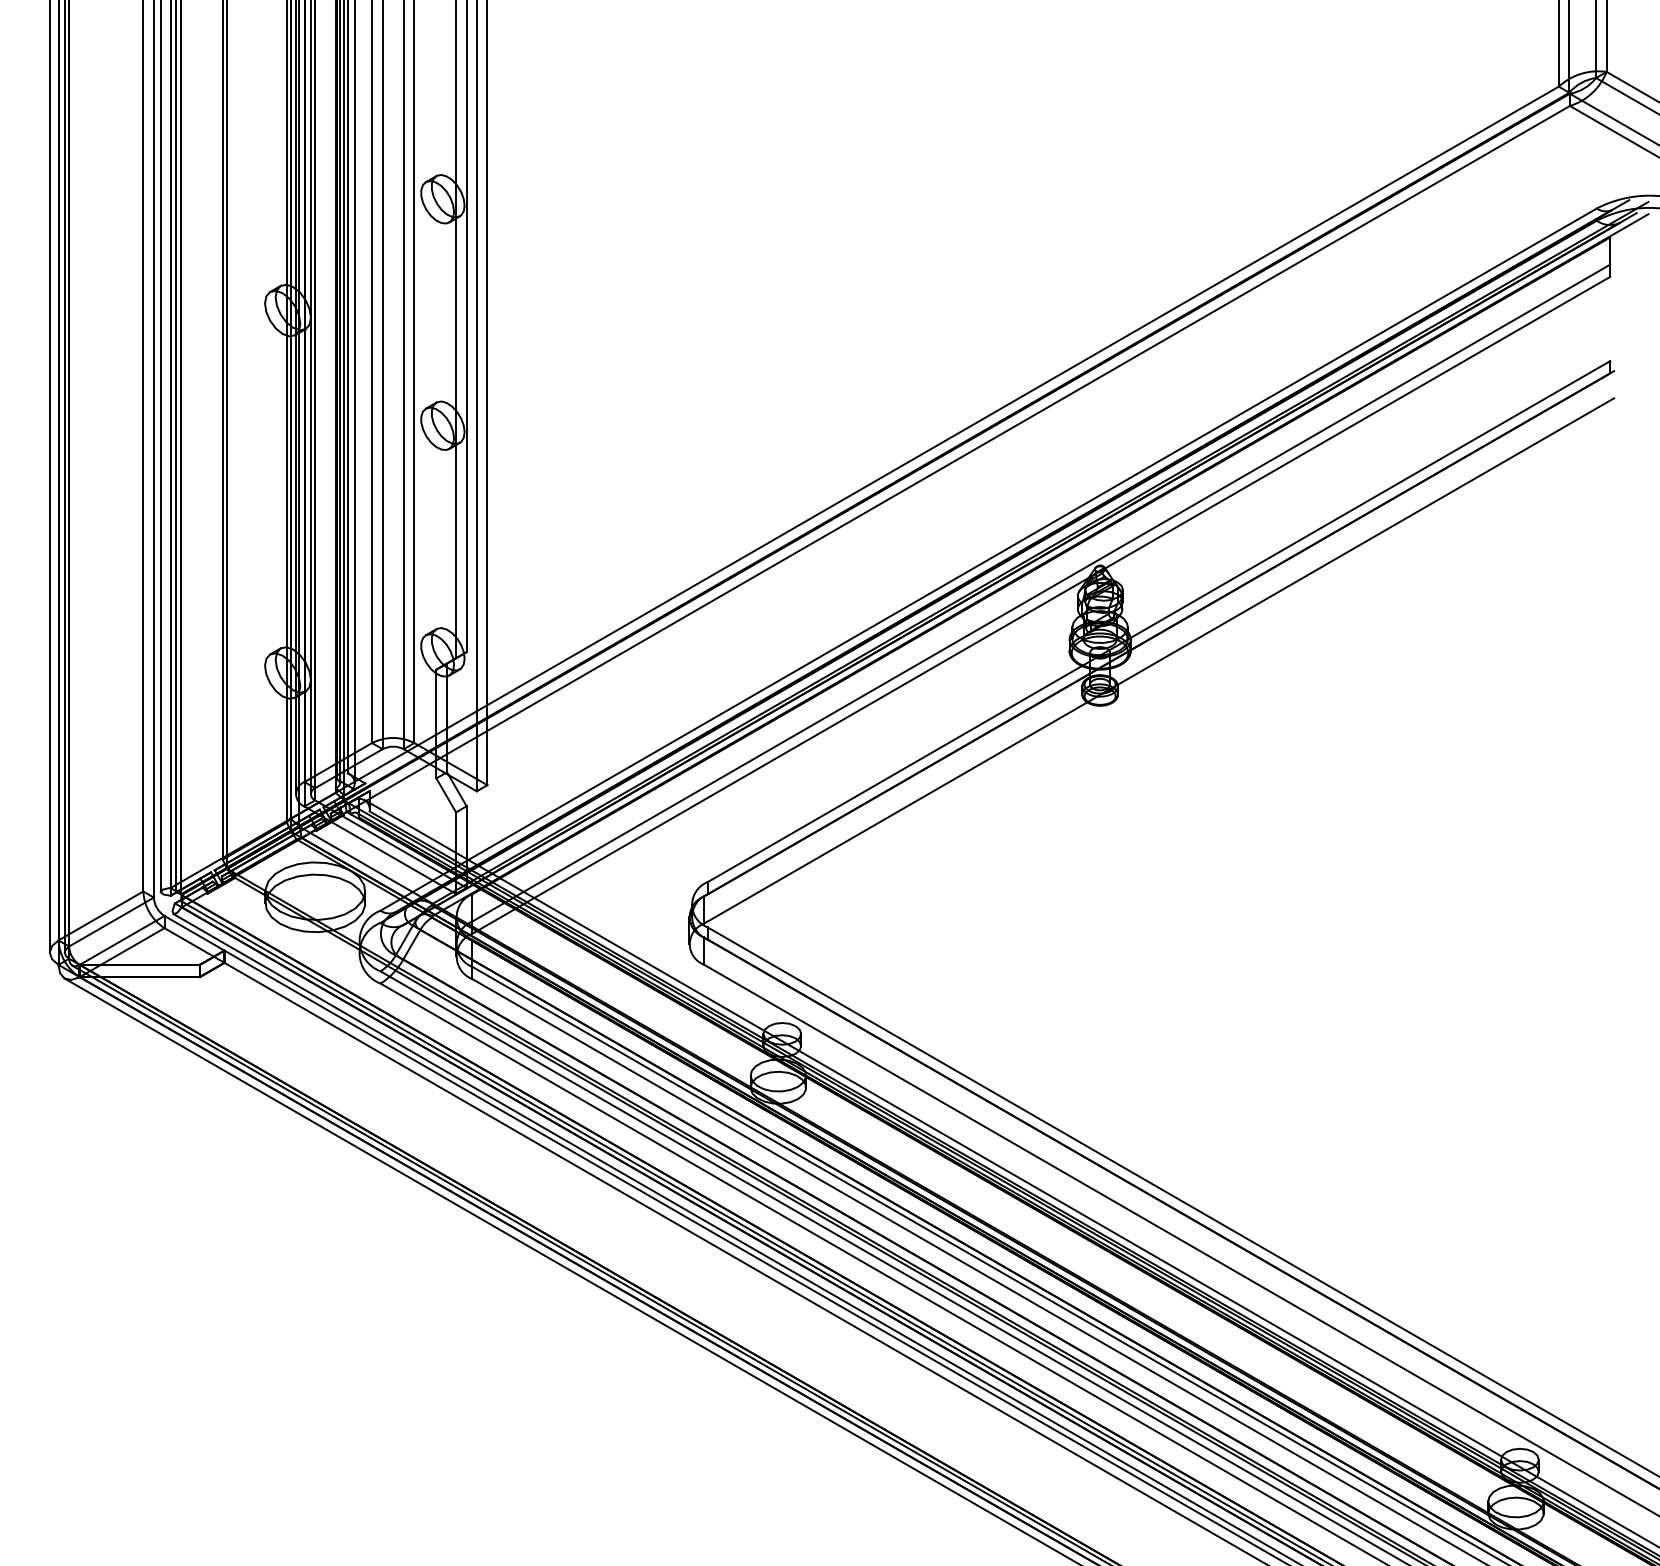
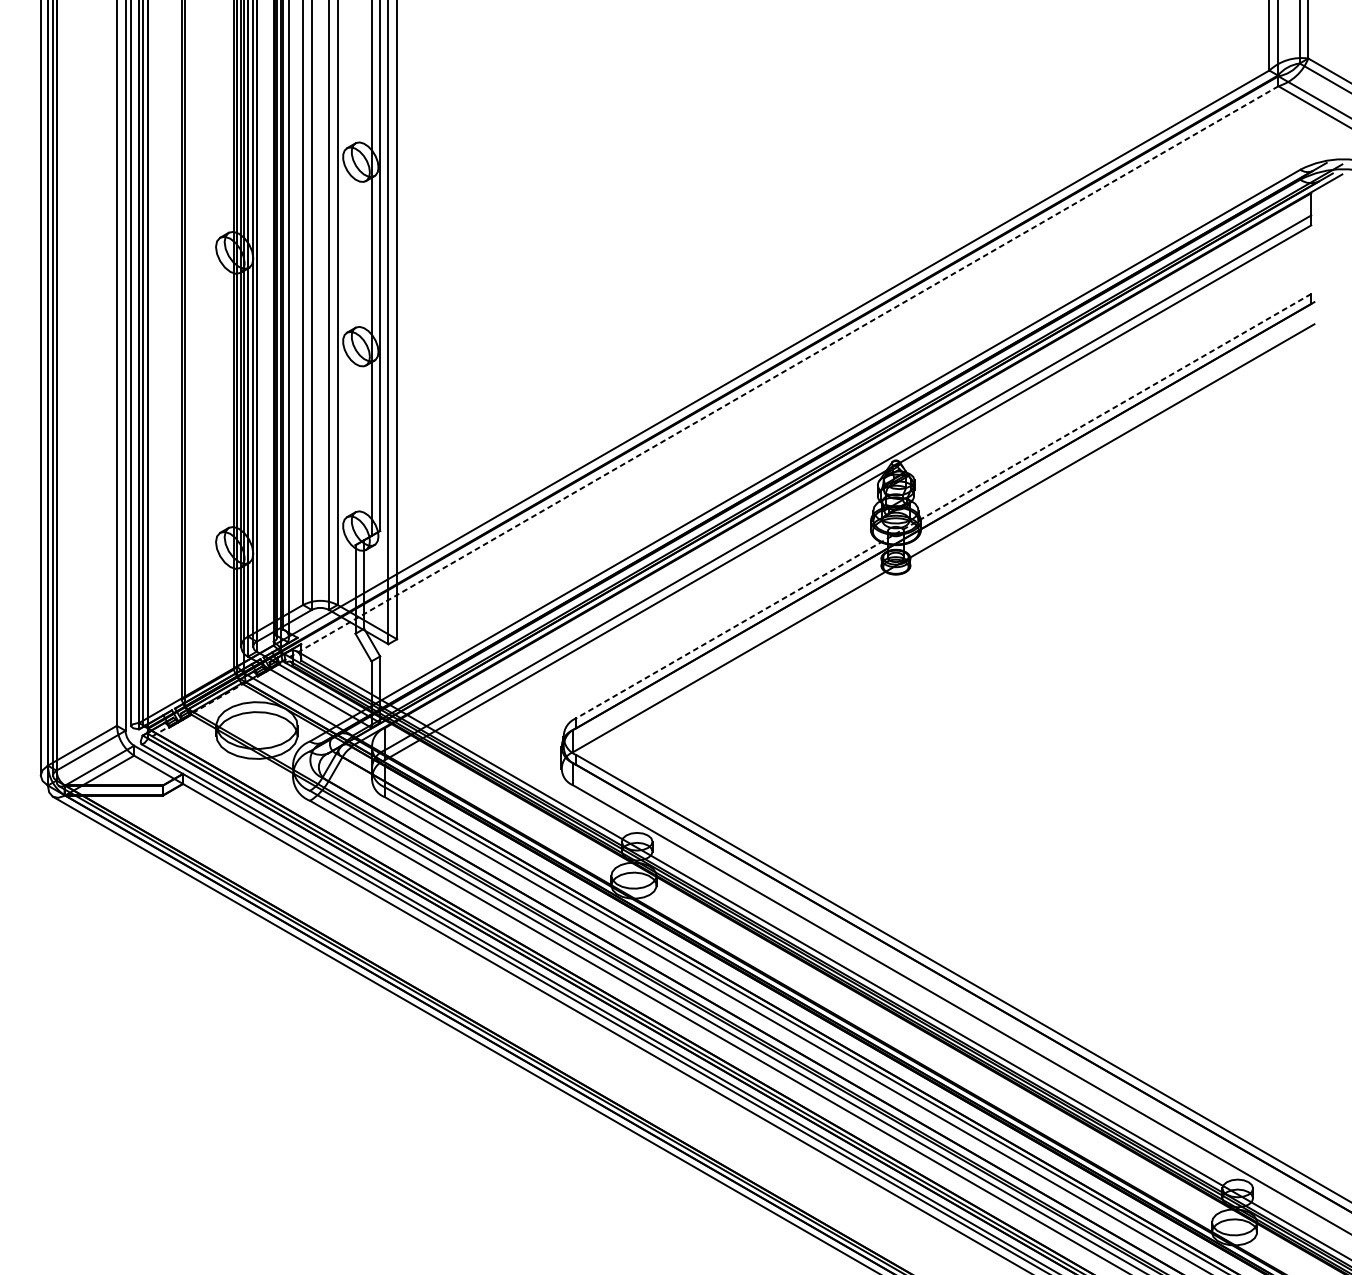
line: (875, 506) -> (713, 412), solid -> dashed
line: (1158, 621) -> (943, 506), solid -> dashed

